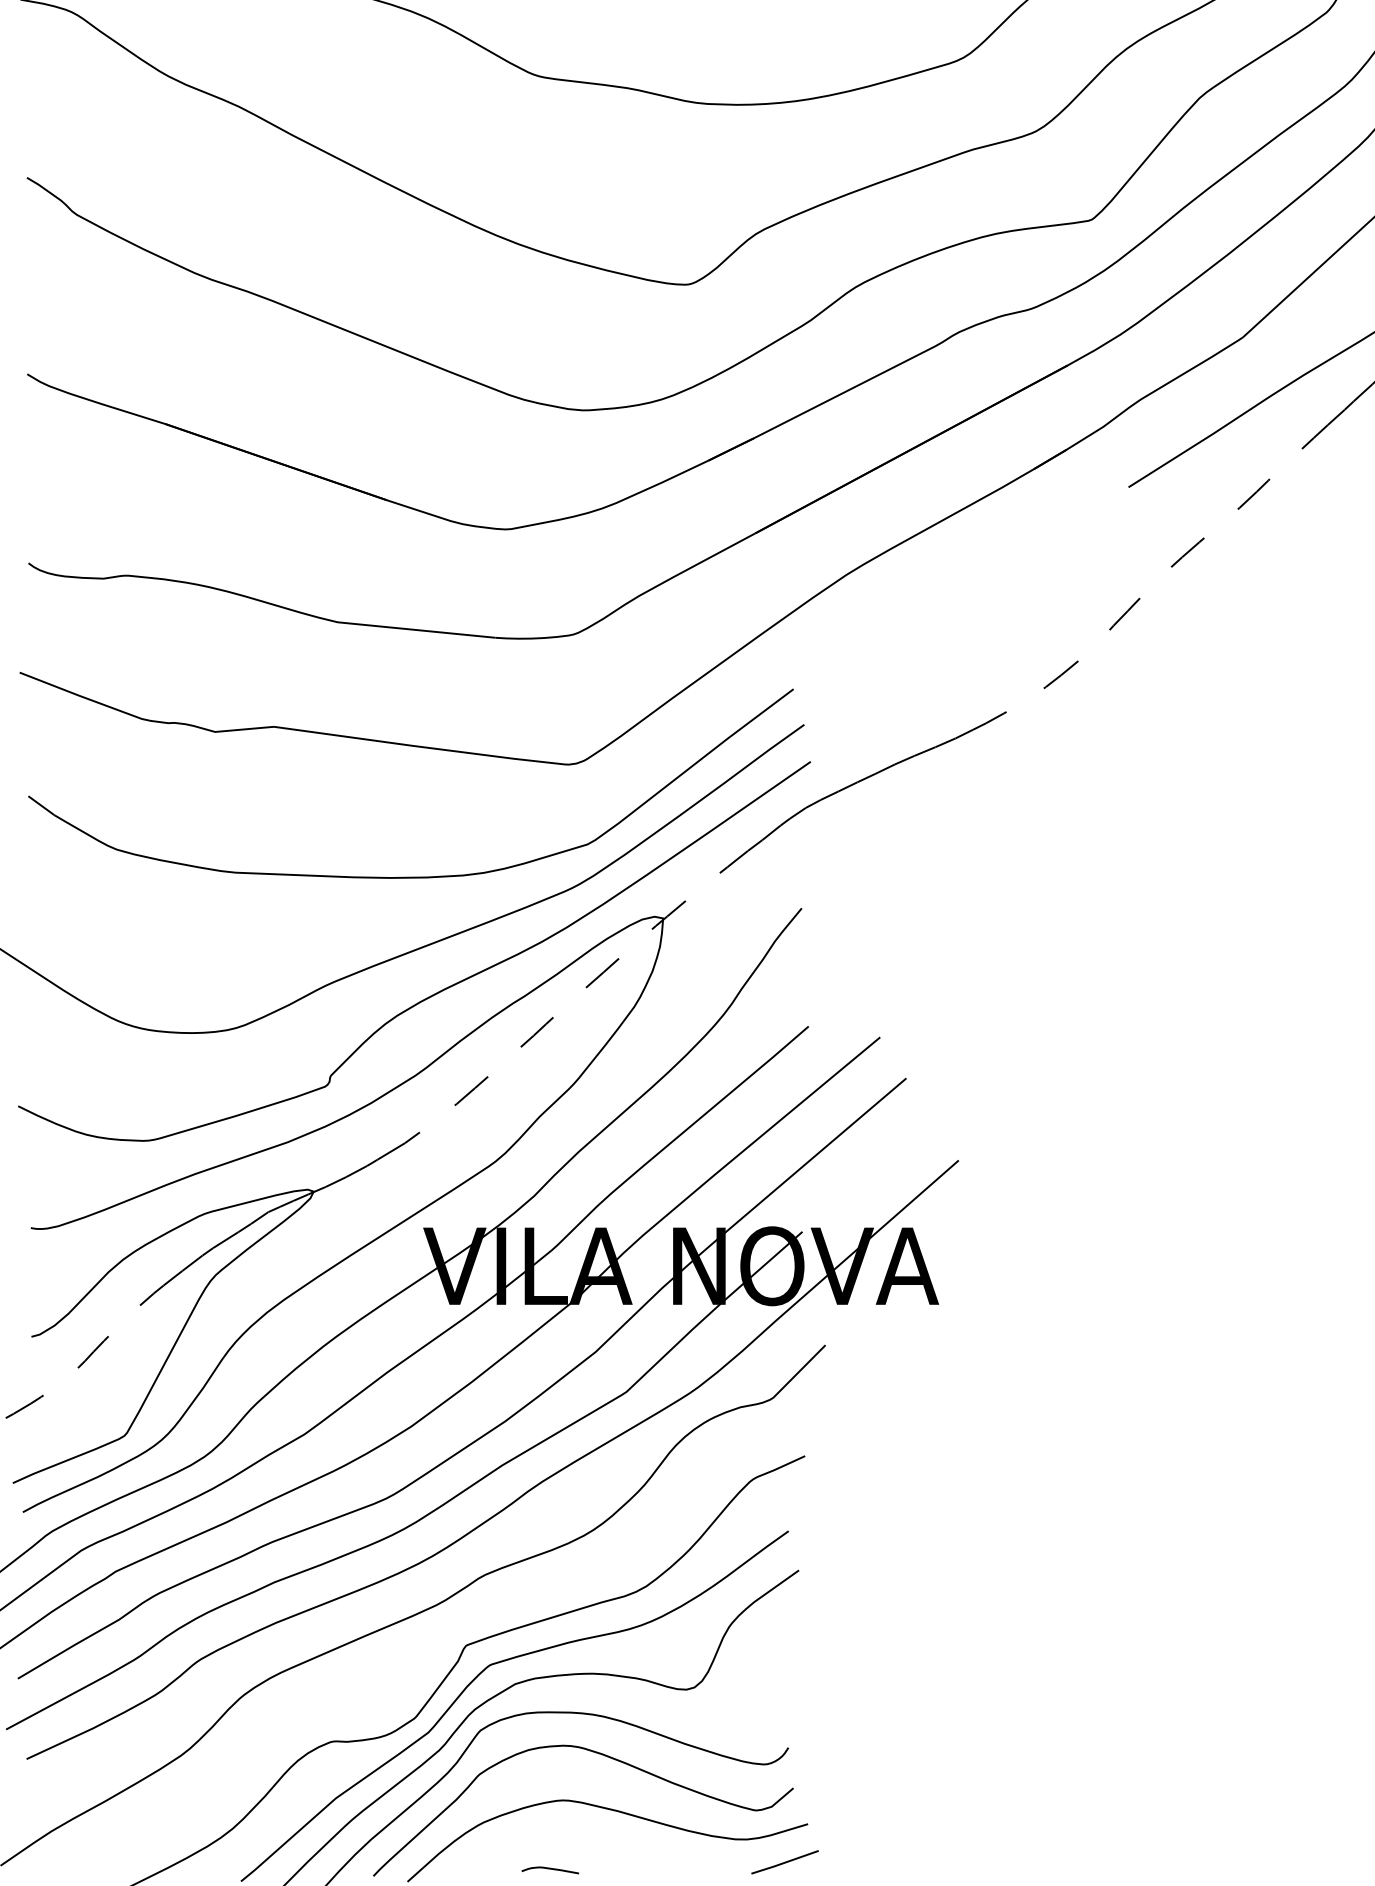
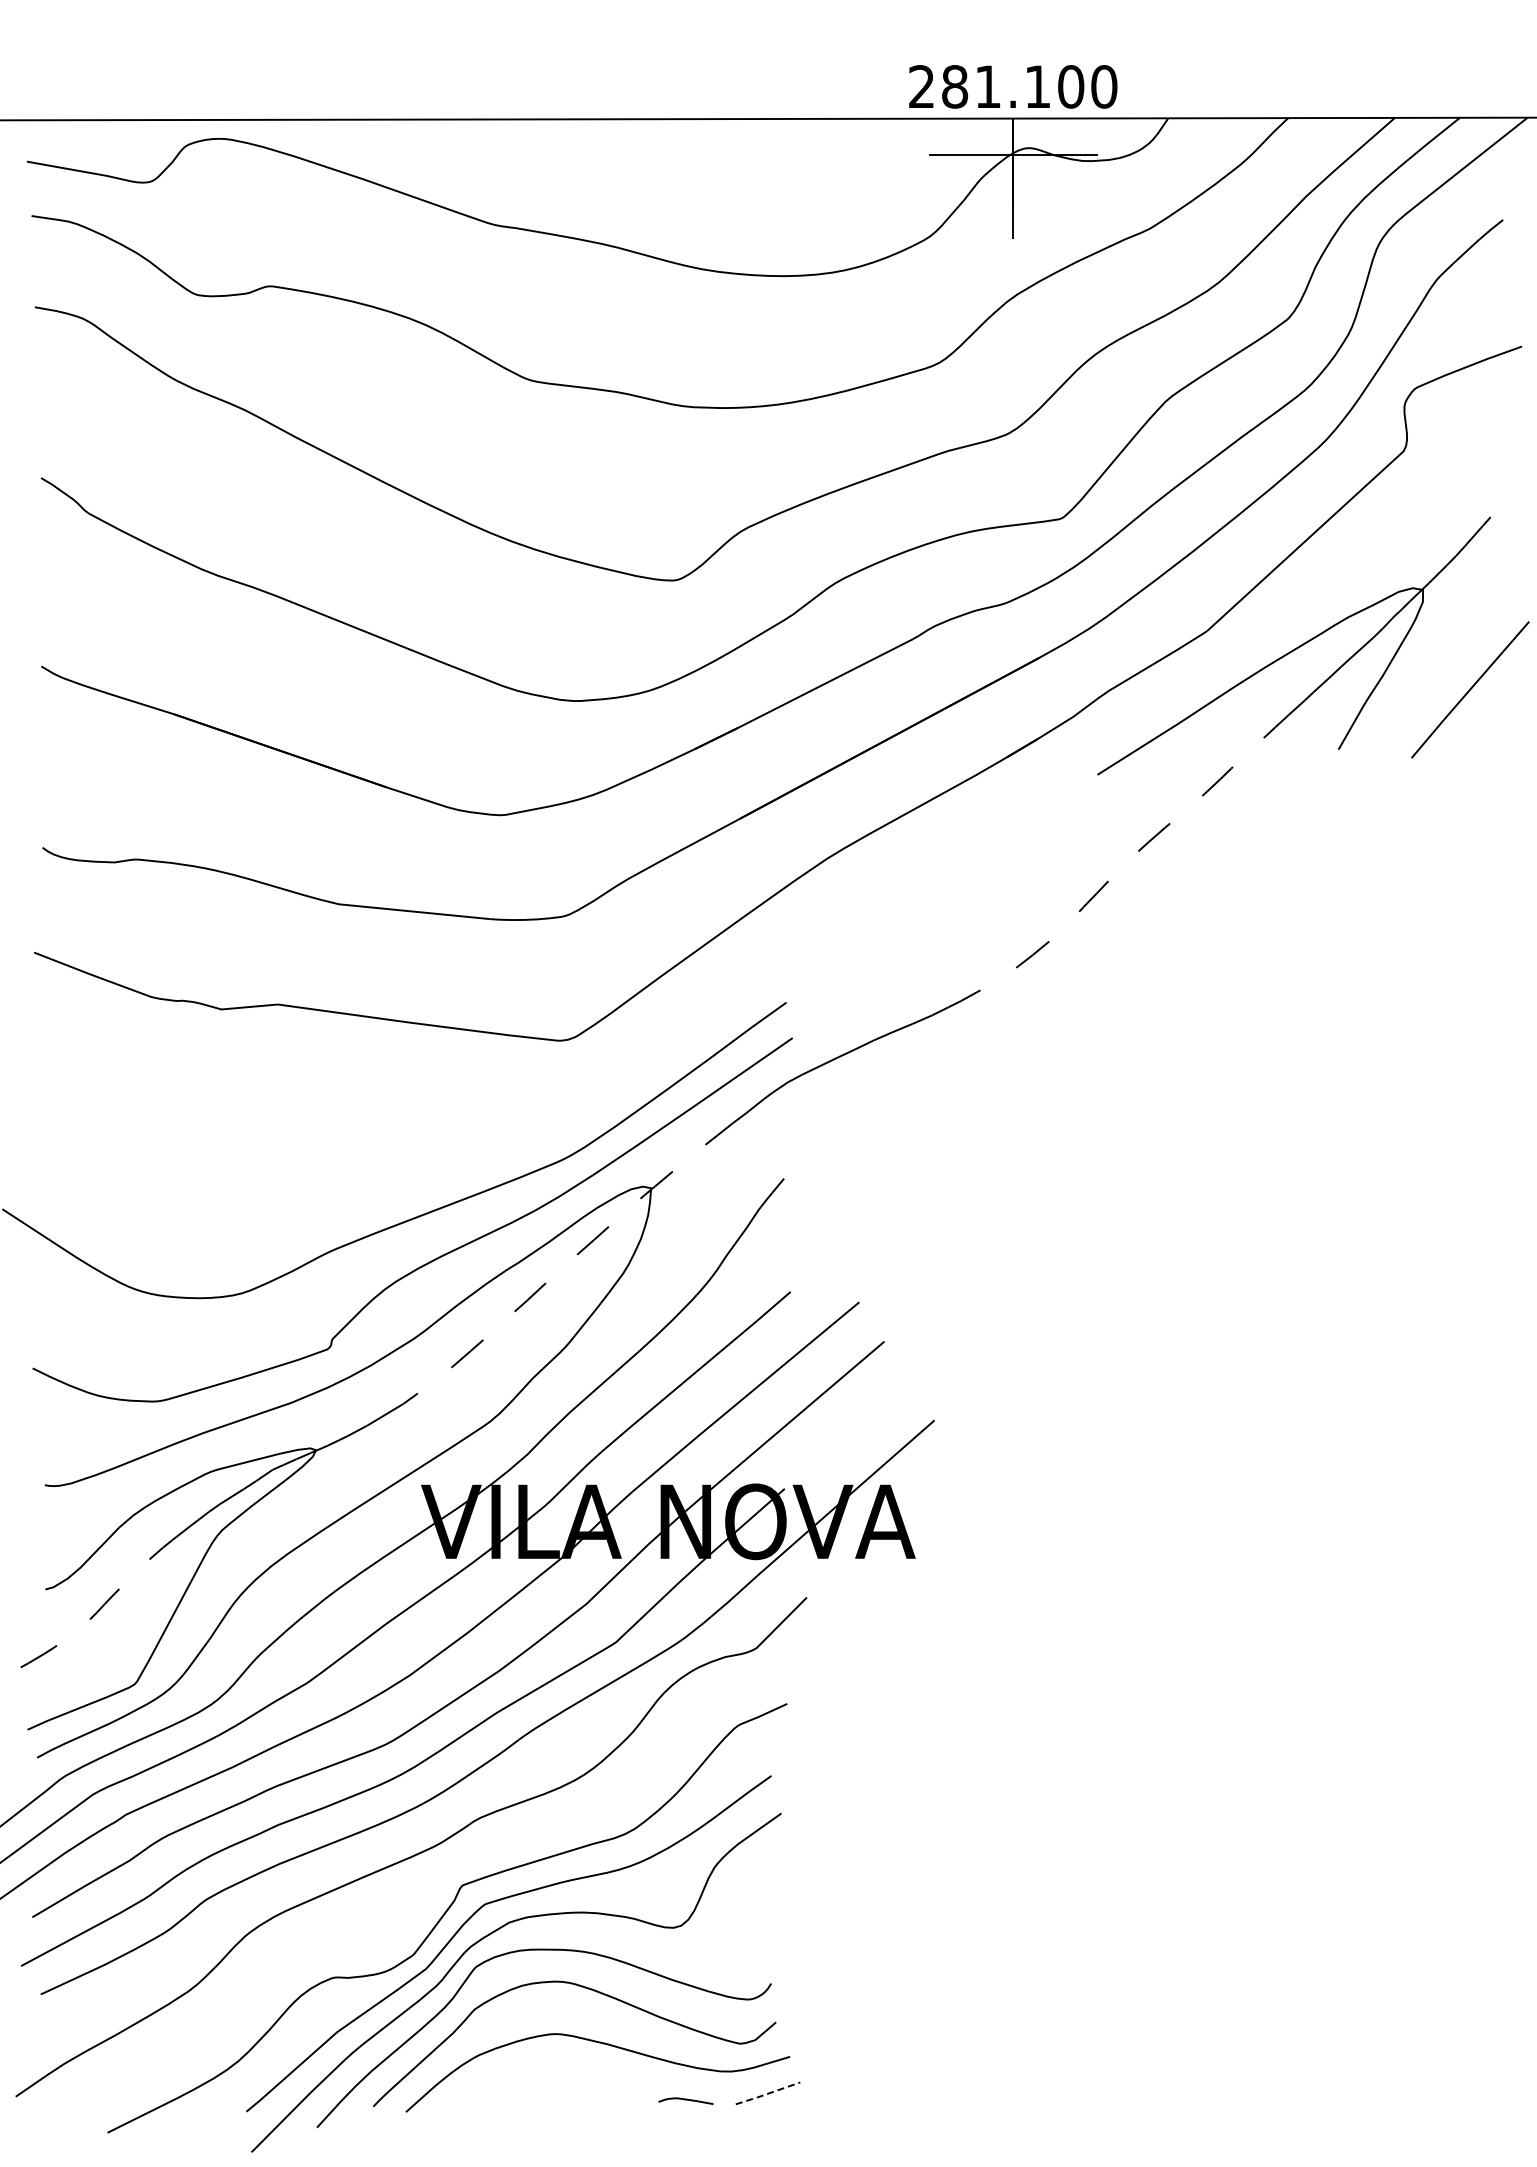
part: (411, 876) -> (409, 1148), removed
line: (784, 1862) -> (767, 2093), solid -> dashed
curve: (549, 1869) -> (685, 2100), moved

